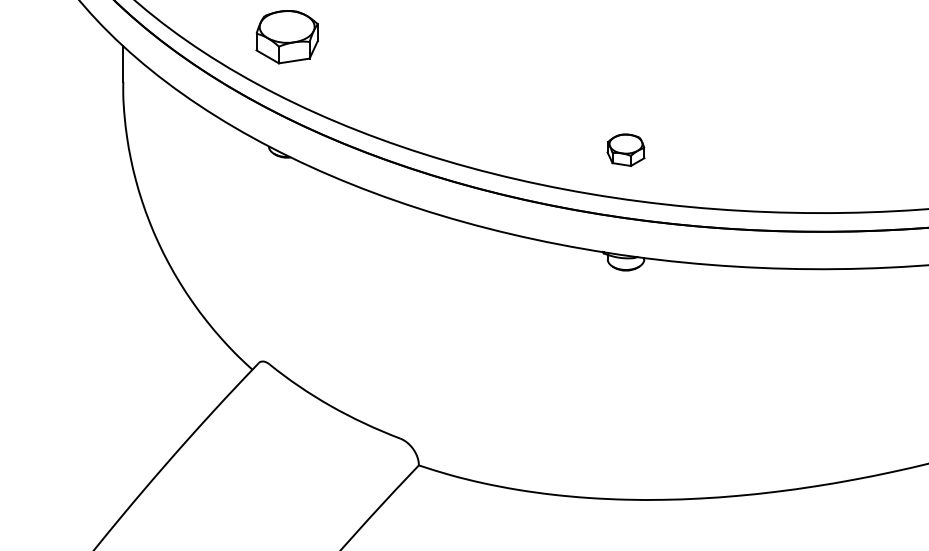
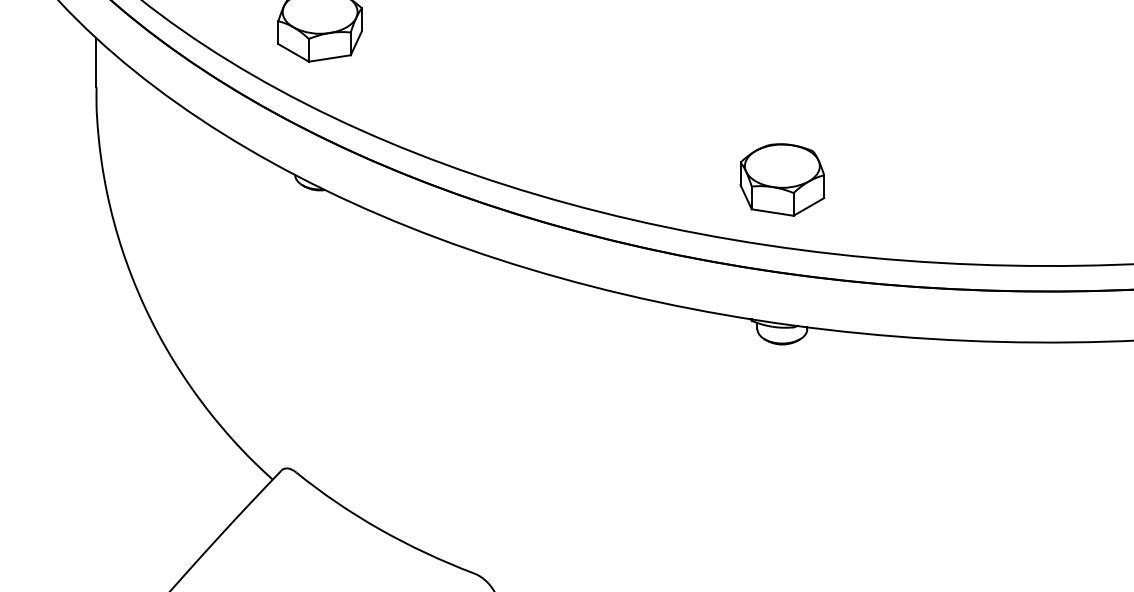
part: (625, 150) -> (781, 180), size x1.67

